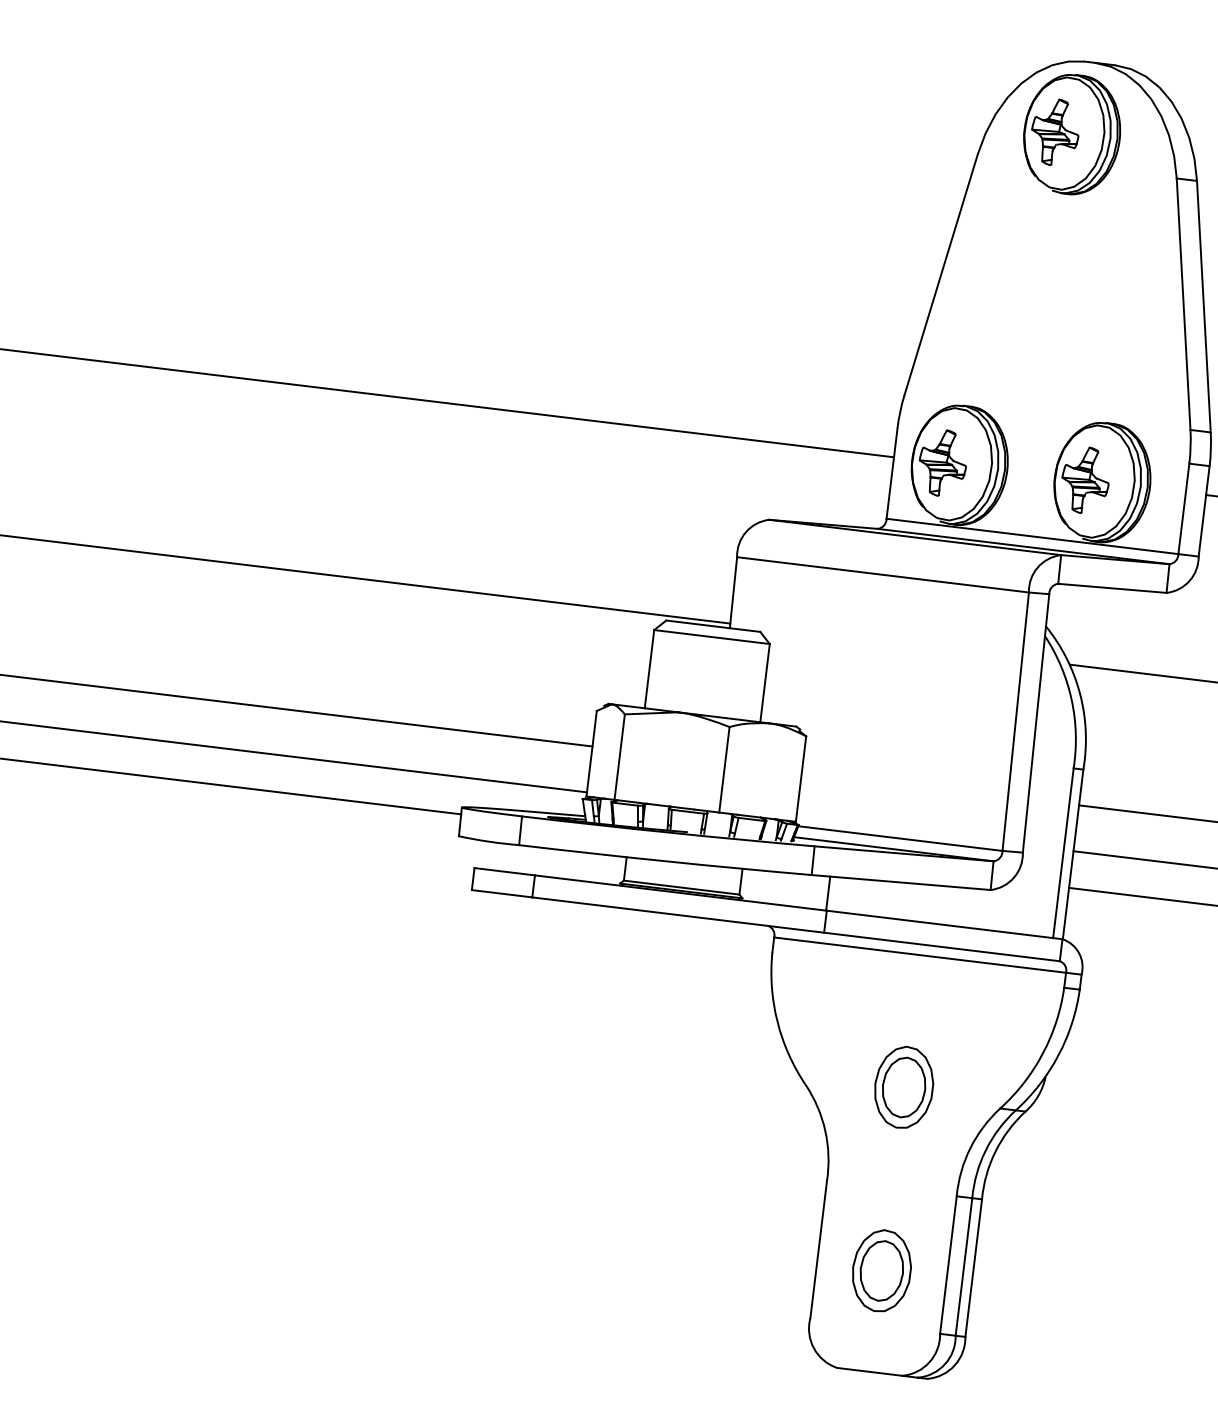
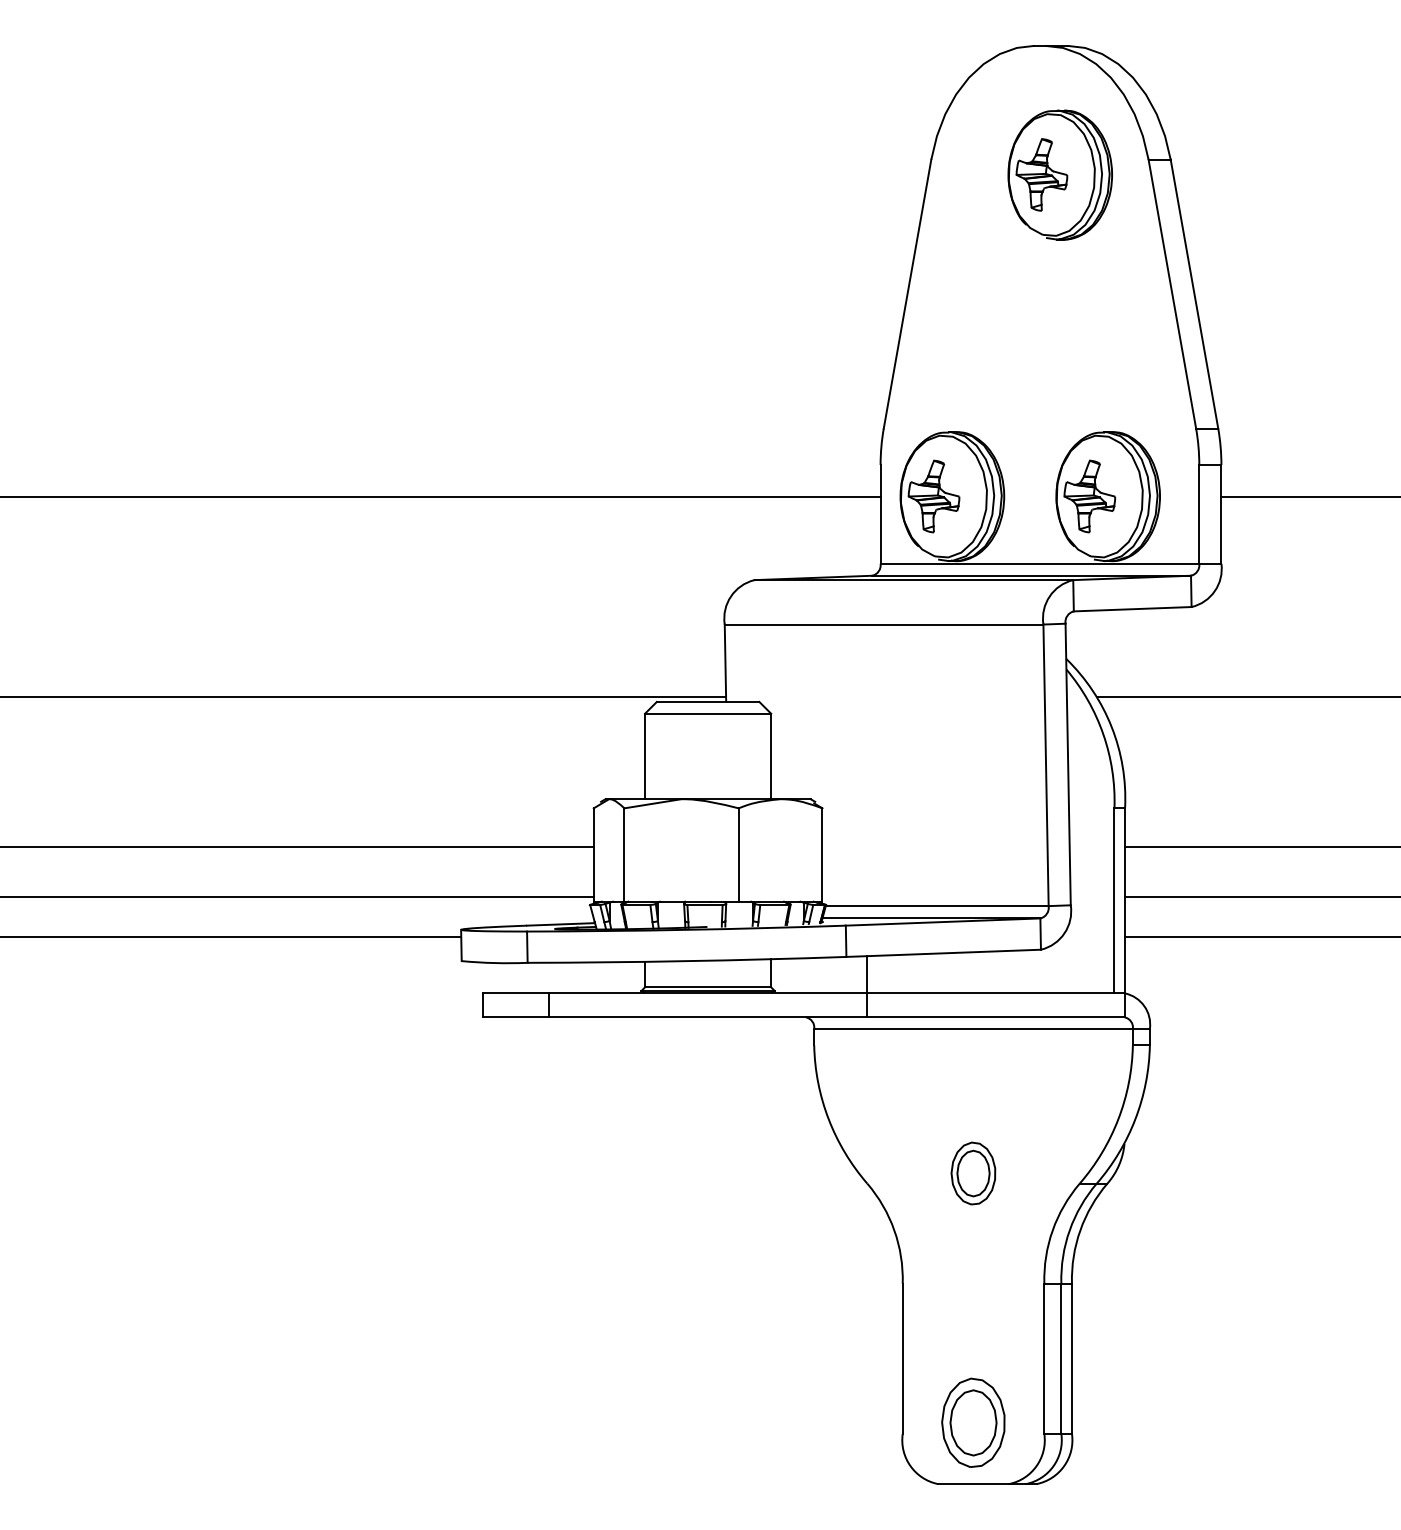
part: (1071, 133) -> (1059, 174), moved
part: (904, 1087) -> (973, 1173), size x0.7
part: (881, 1270) -> (973, 1422), moved

